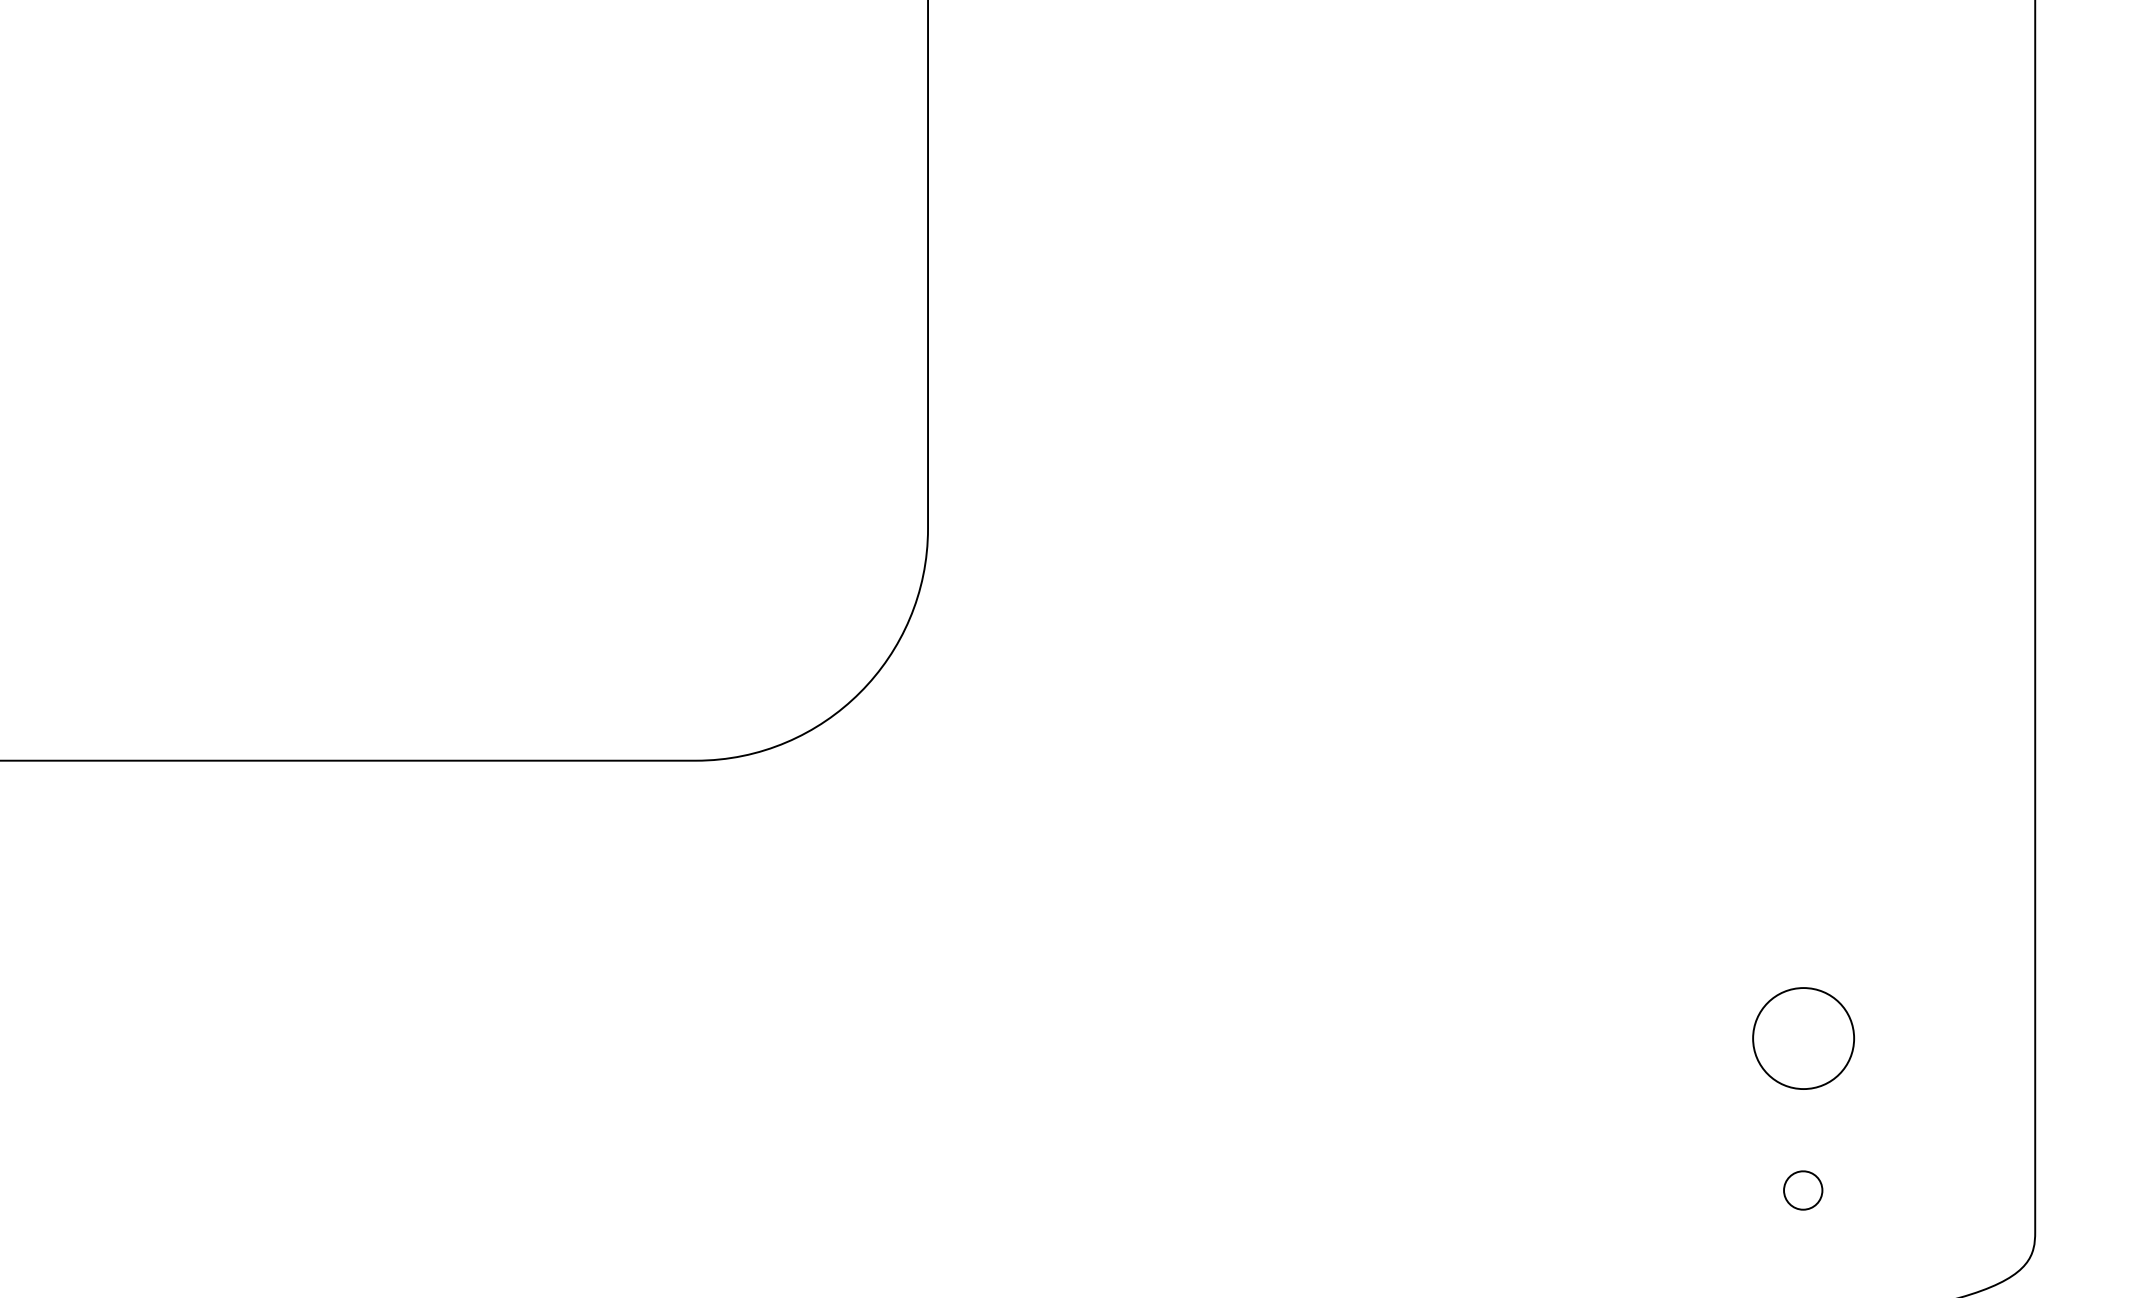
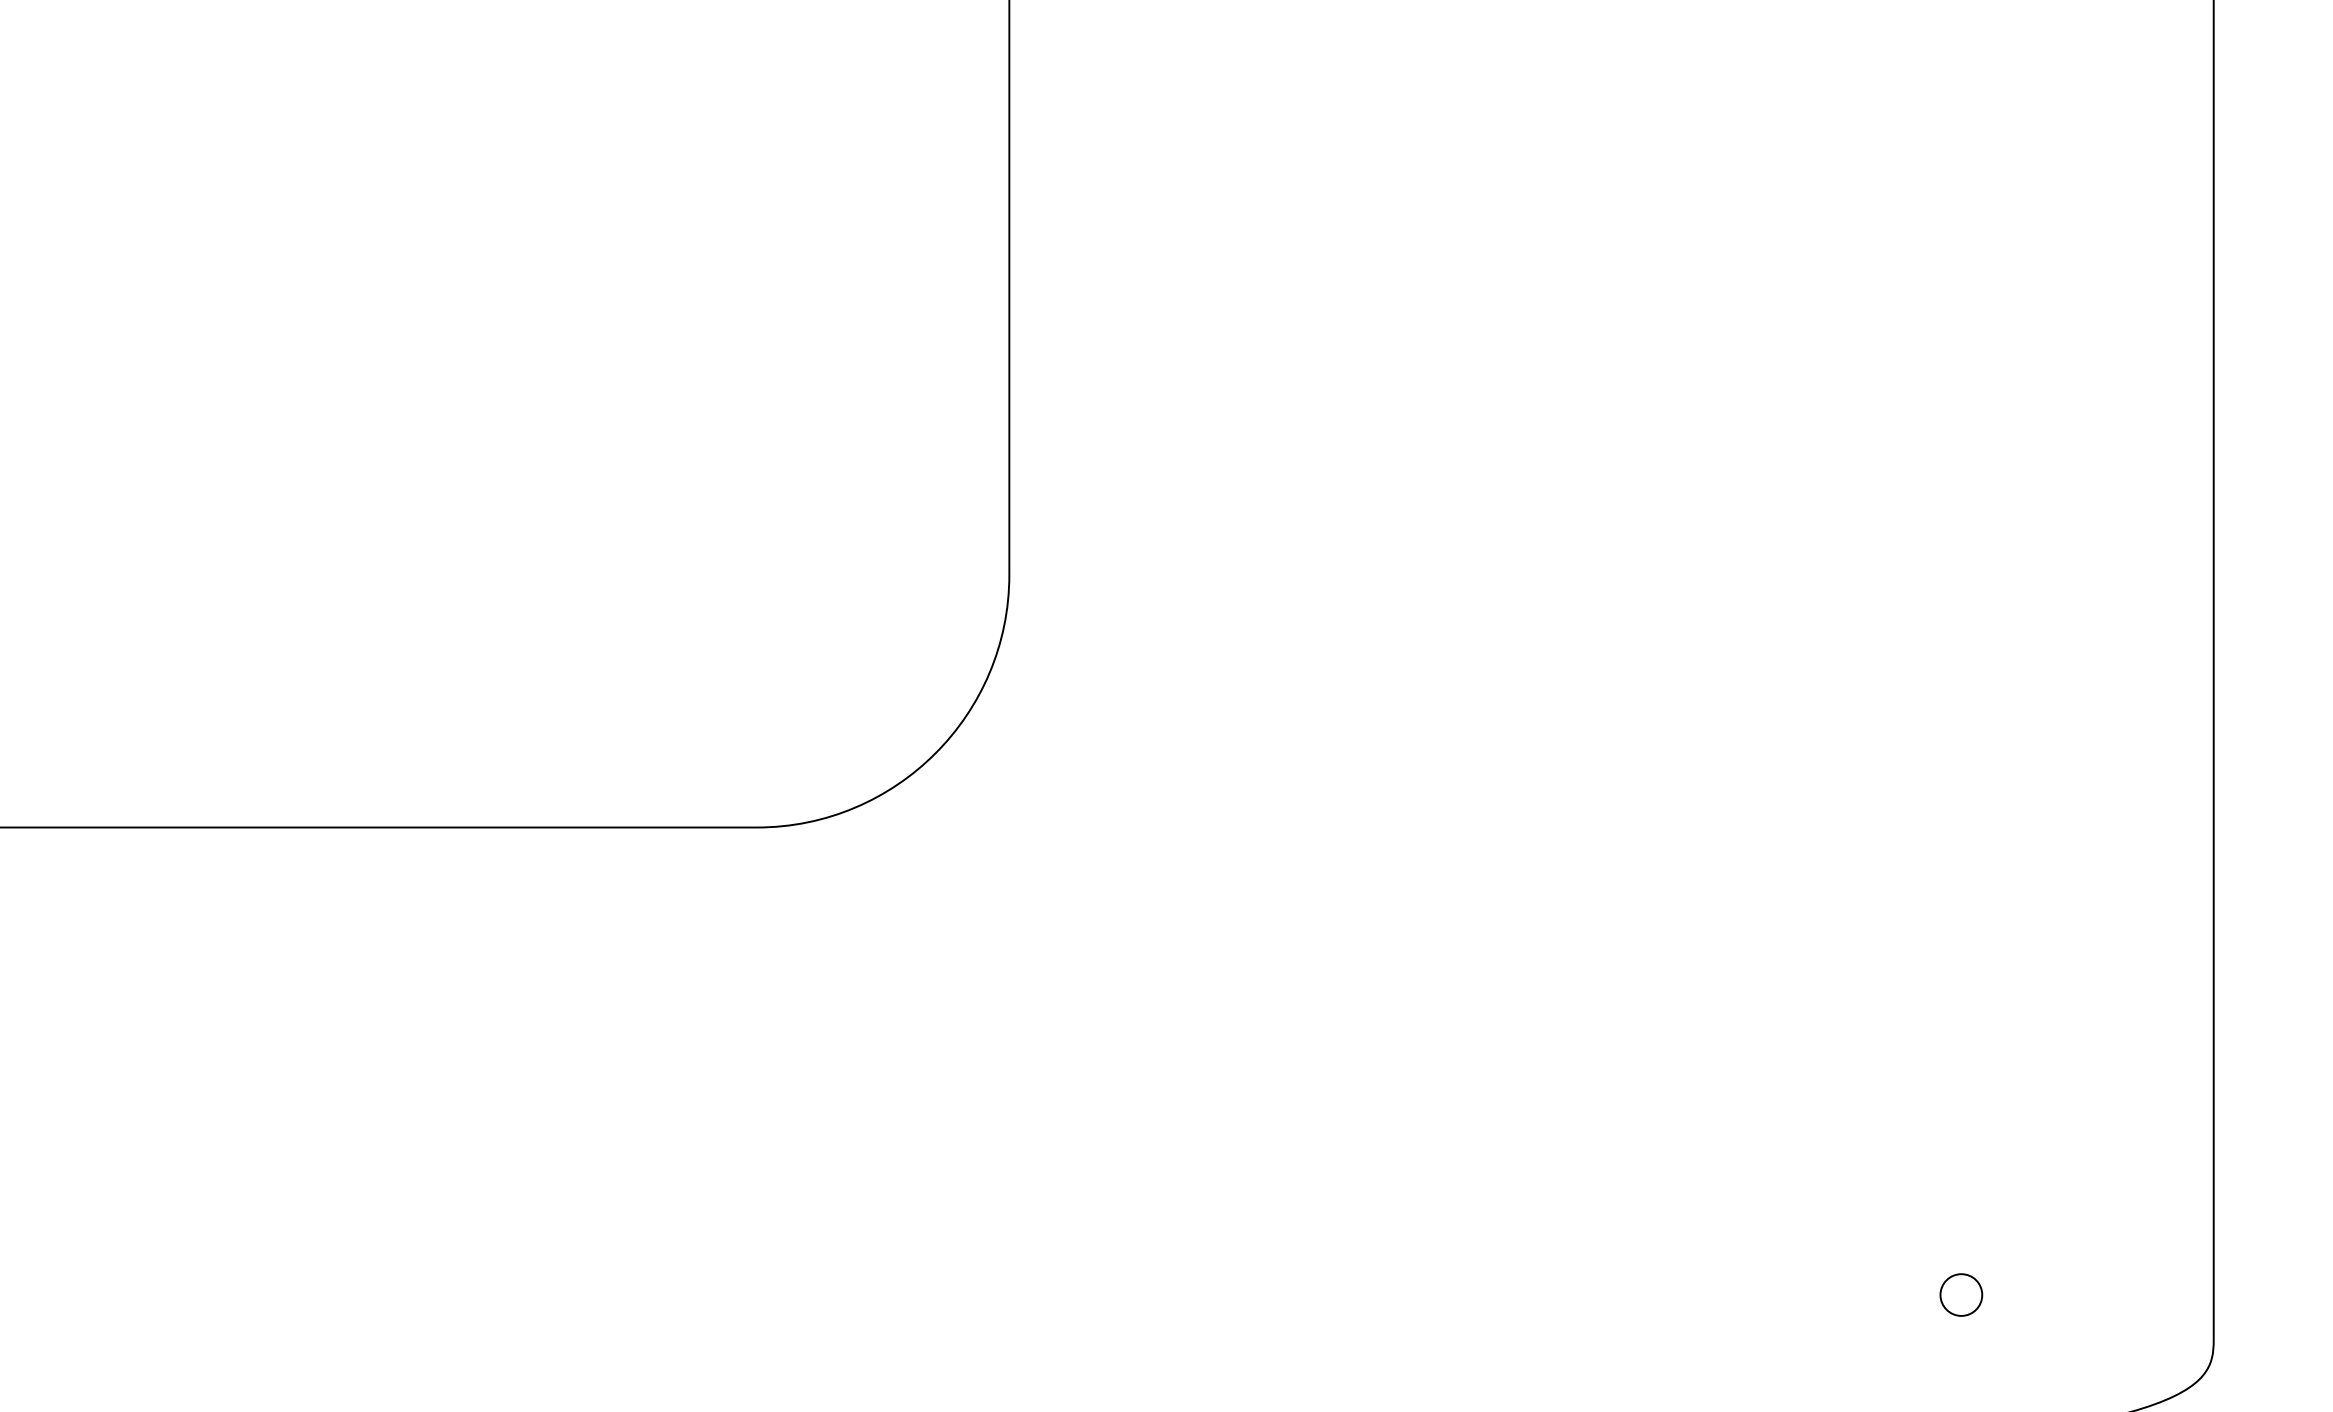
part: (1803, 1038) -> (1961, 1129), removed

